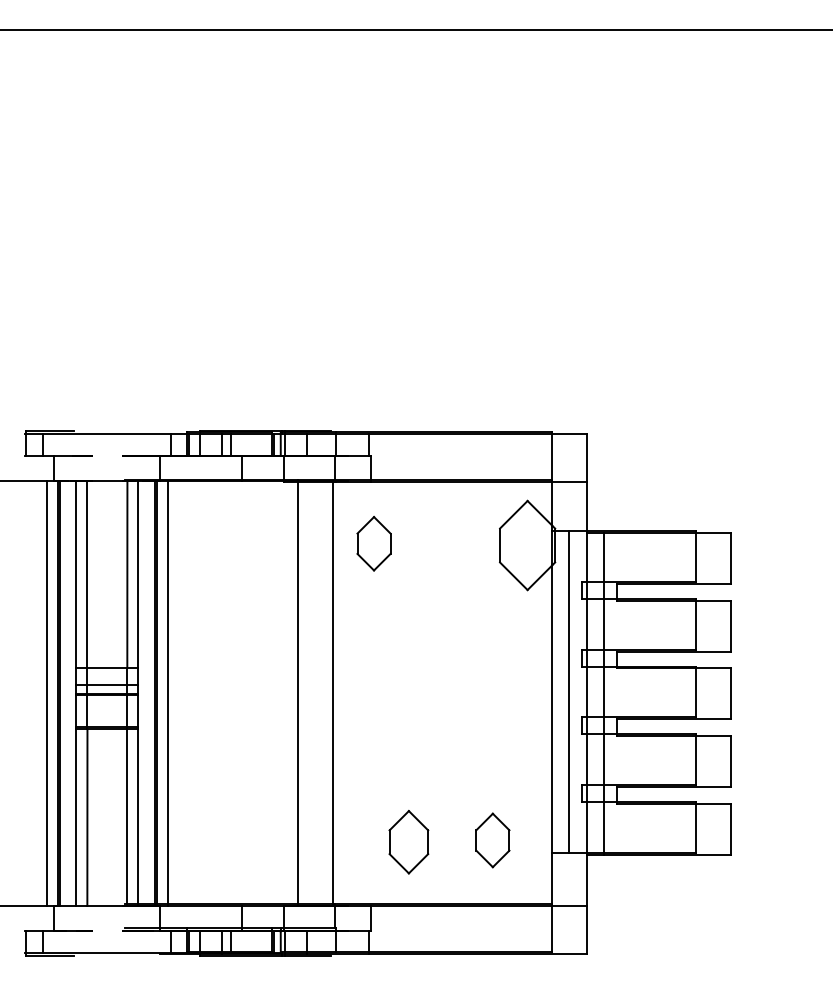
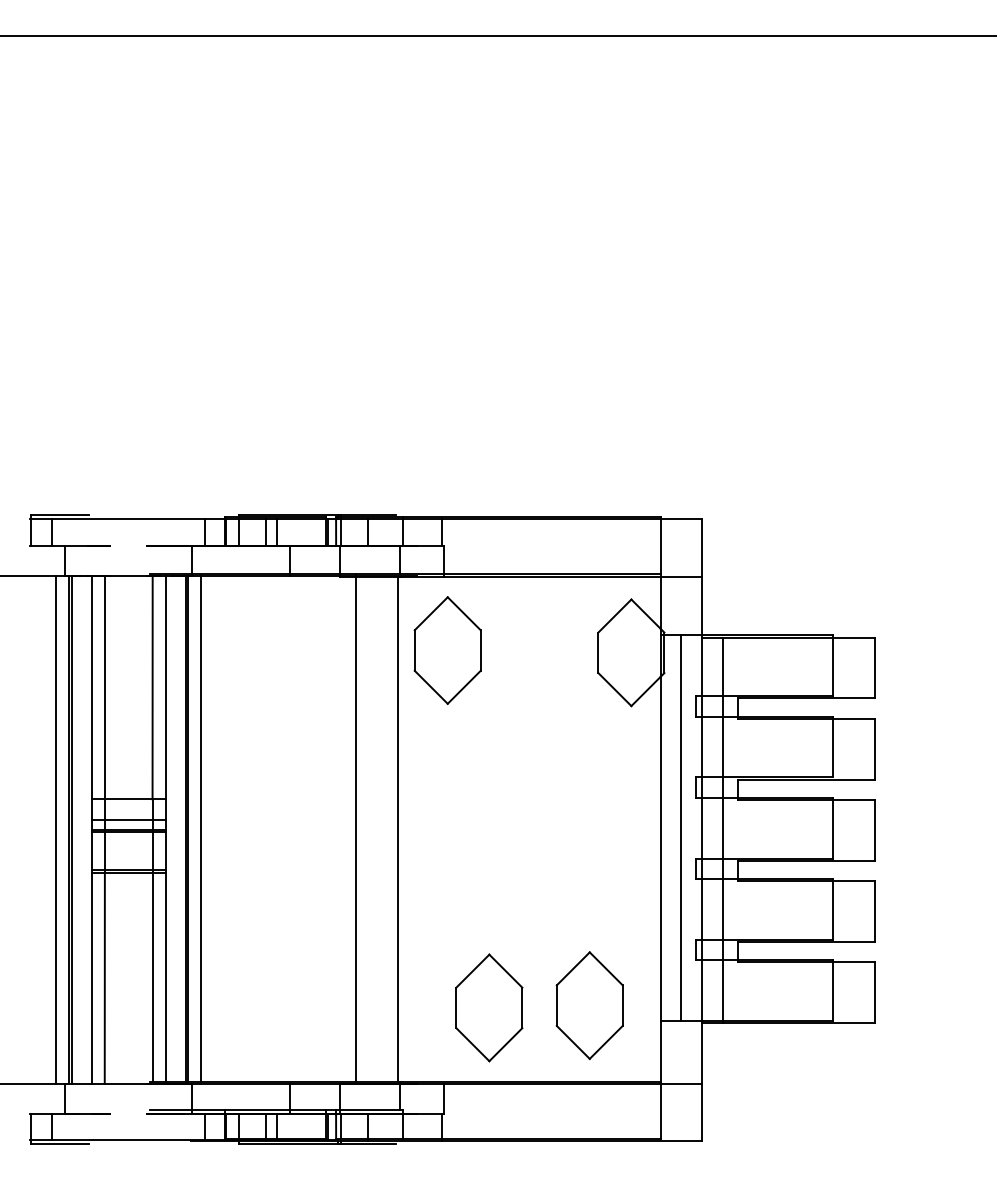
part: (373, 543) -> (447, 650), size x1.67
part: (492, 840) -> (589, 1005), size x1.67
part: (408, 841) -> (488, 1006), size x1.43

